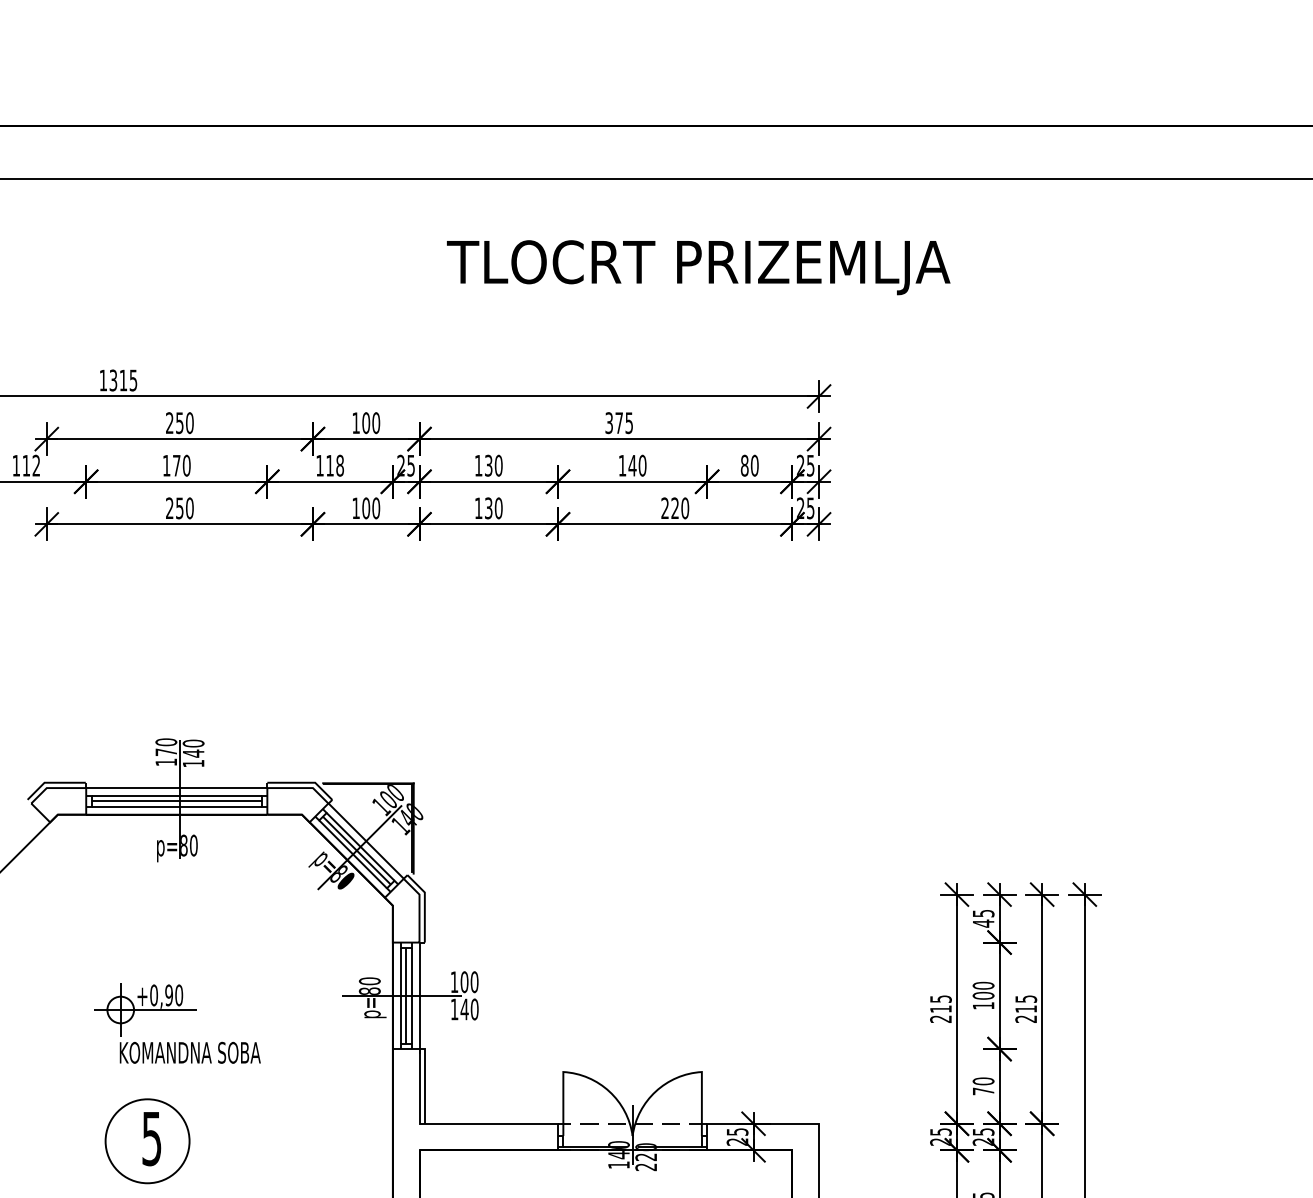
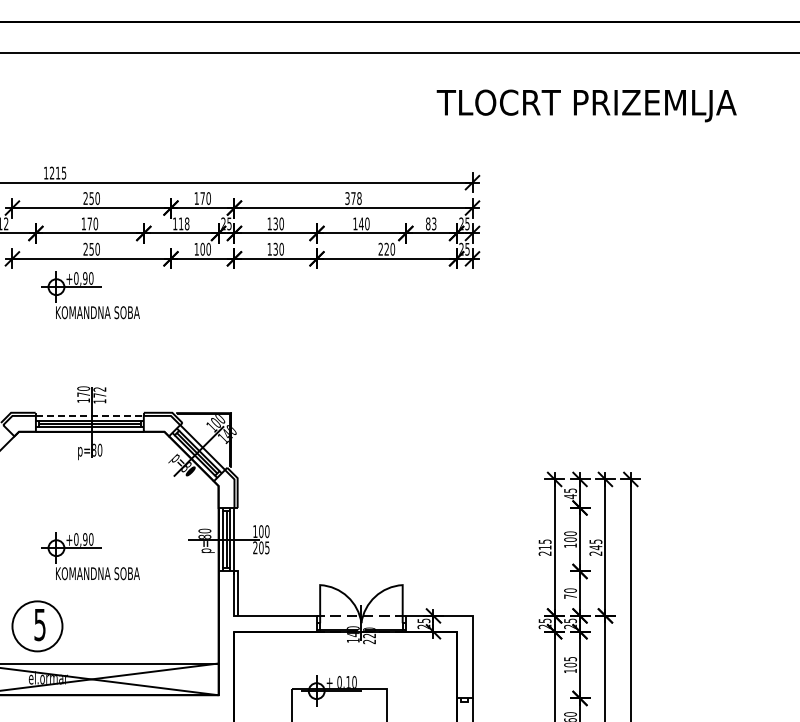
text: (698, 266) -> (586, 105), moved
text: (114, 381) -> (52, 173), 1315 -> 1215
text: (365, 423) -> (202, 198), 100 -> 170
text: (629, 423) -> (359, 198), 375 -> 378
text: (755, 465) -> (434, 223), 80 -> 83
part: (177, 572) -> (90, 287), added
text: (192, 748) -> (99, 392), 140 -> 172
line: (176, 787) -> (89, 415), solid -> dashed
text: (464, 1008) -> (261, 547), 140 -> 205
text: (1025, 1008) -> (595, 547), 215 -> 245
part: (147, 1141) -> (37, 626), moved

